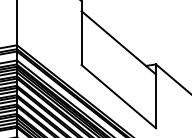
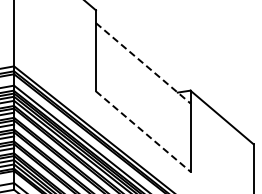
line: (118, 43) -> (143, 63), solid -> dashed
line: (118, 96) -> (143, 131), solid -> dashed

